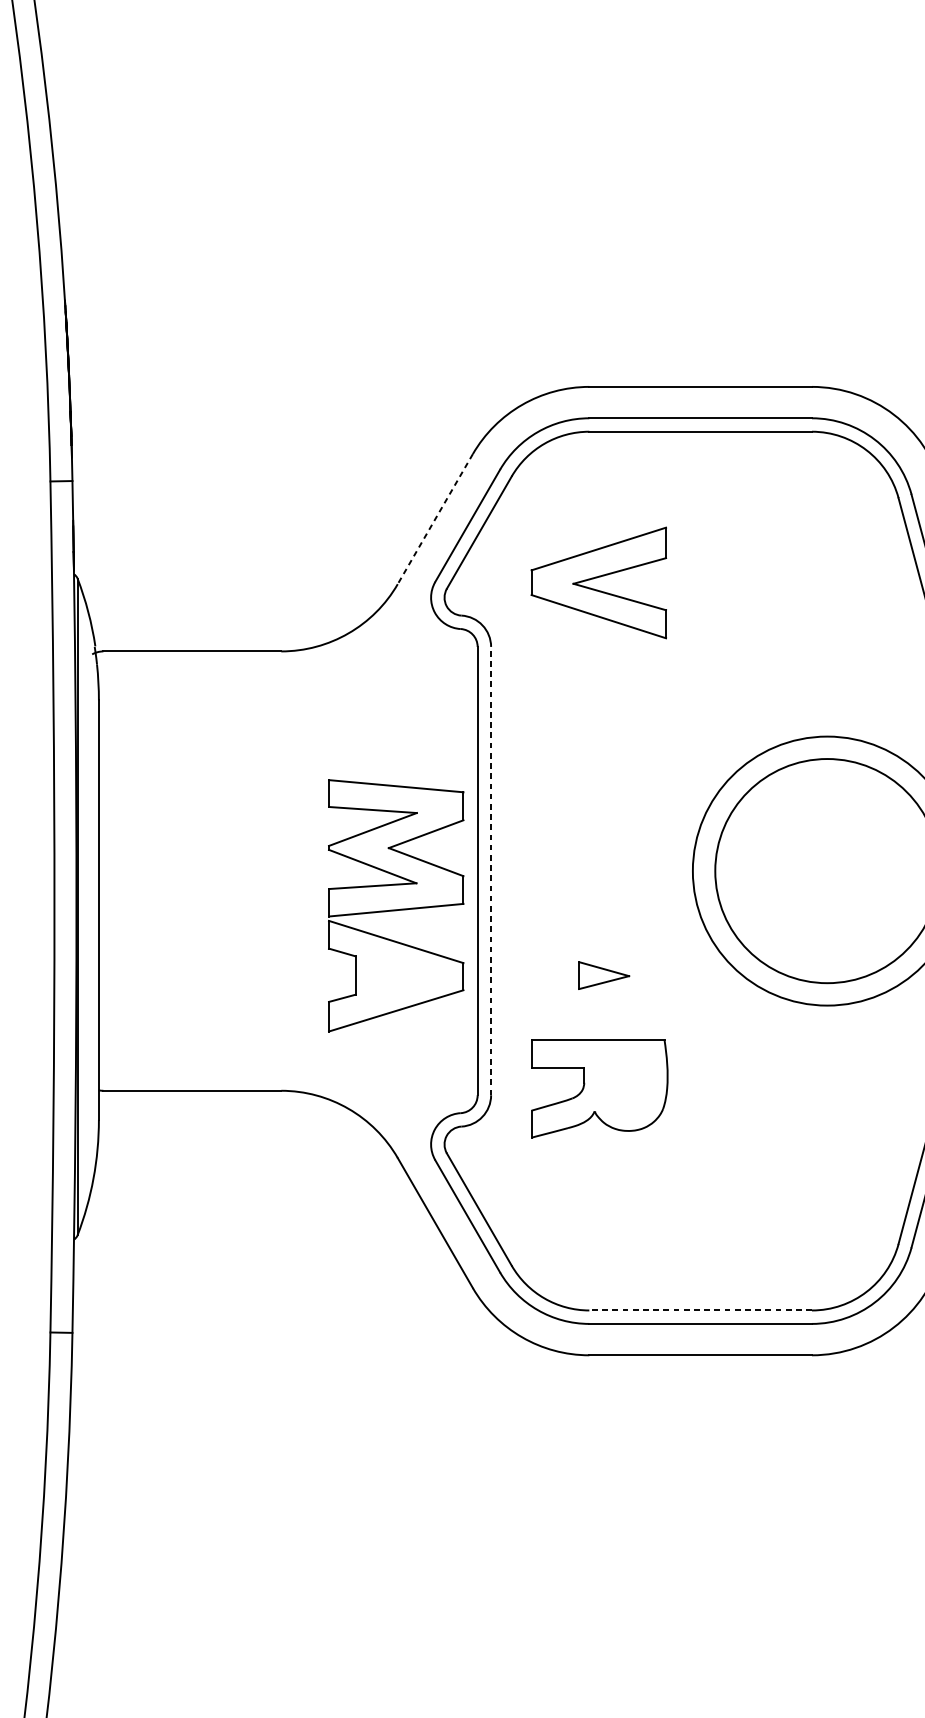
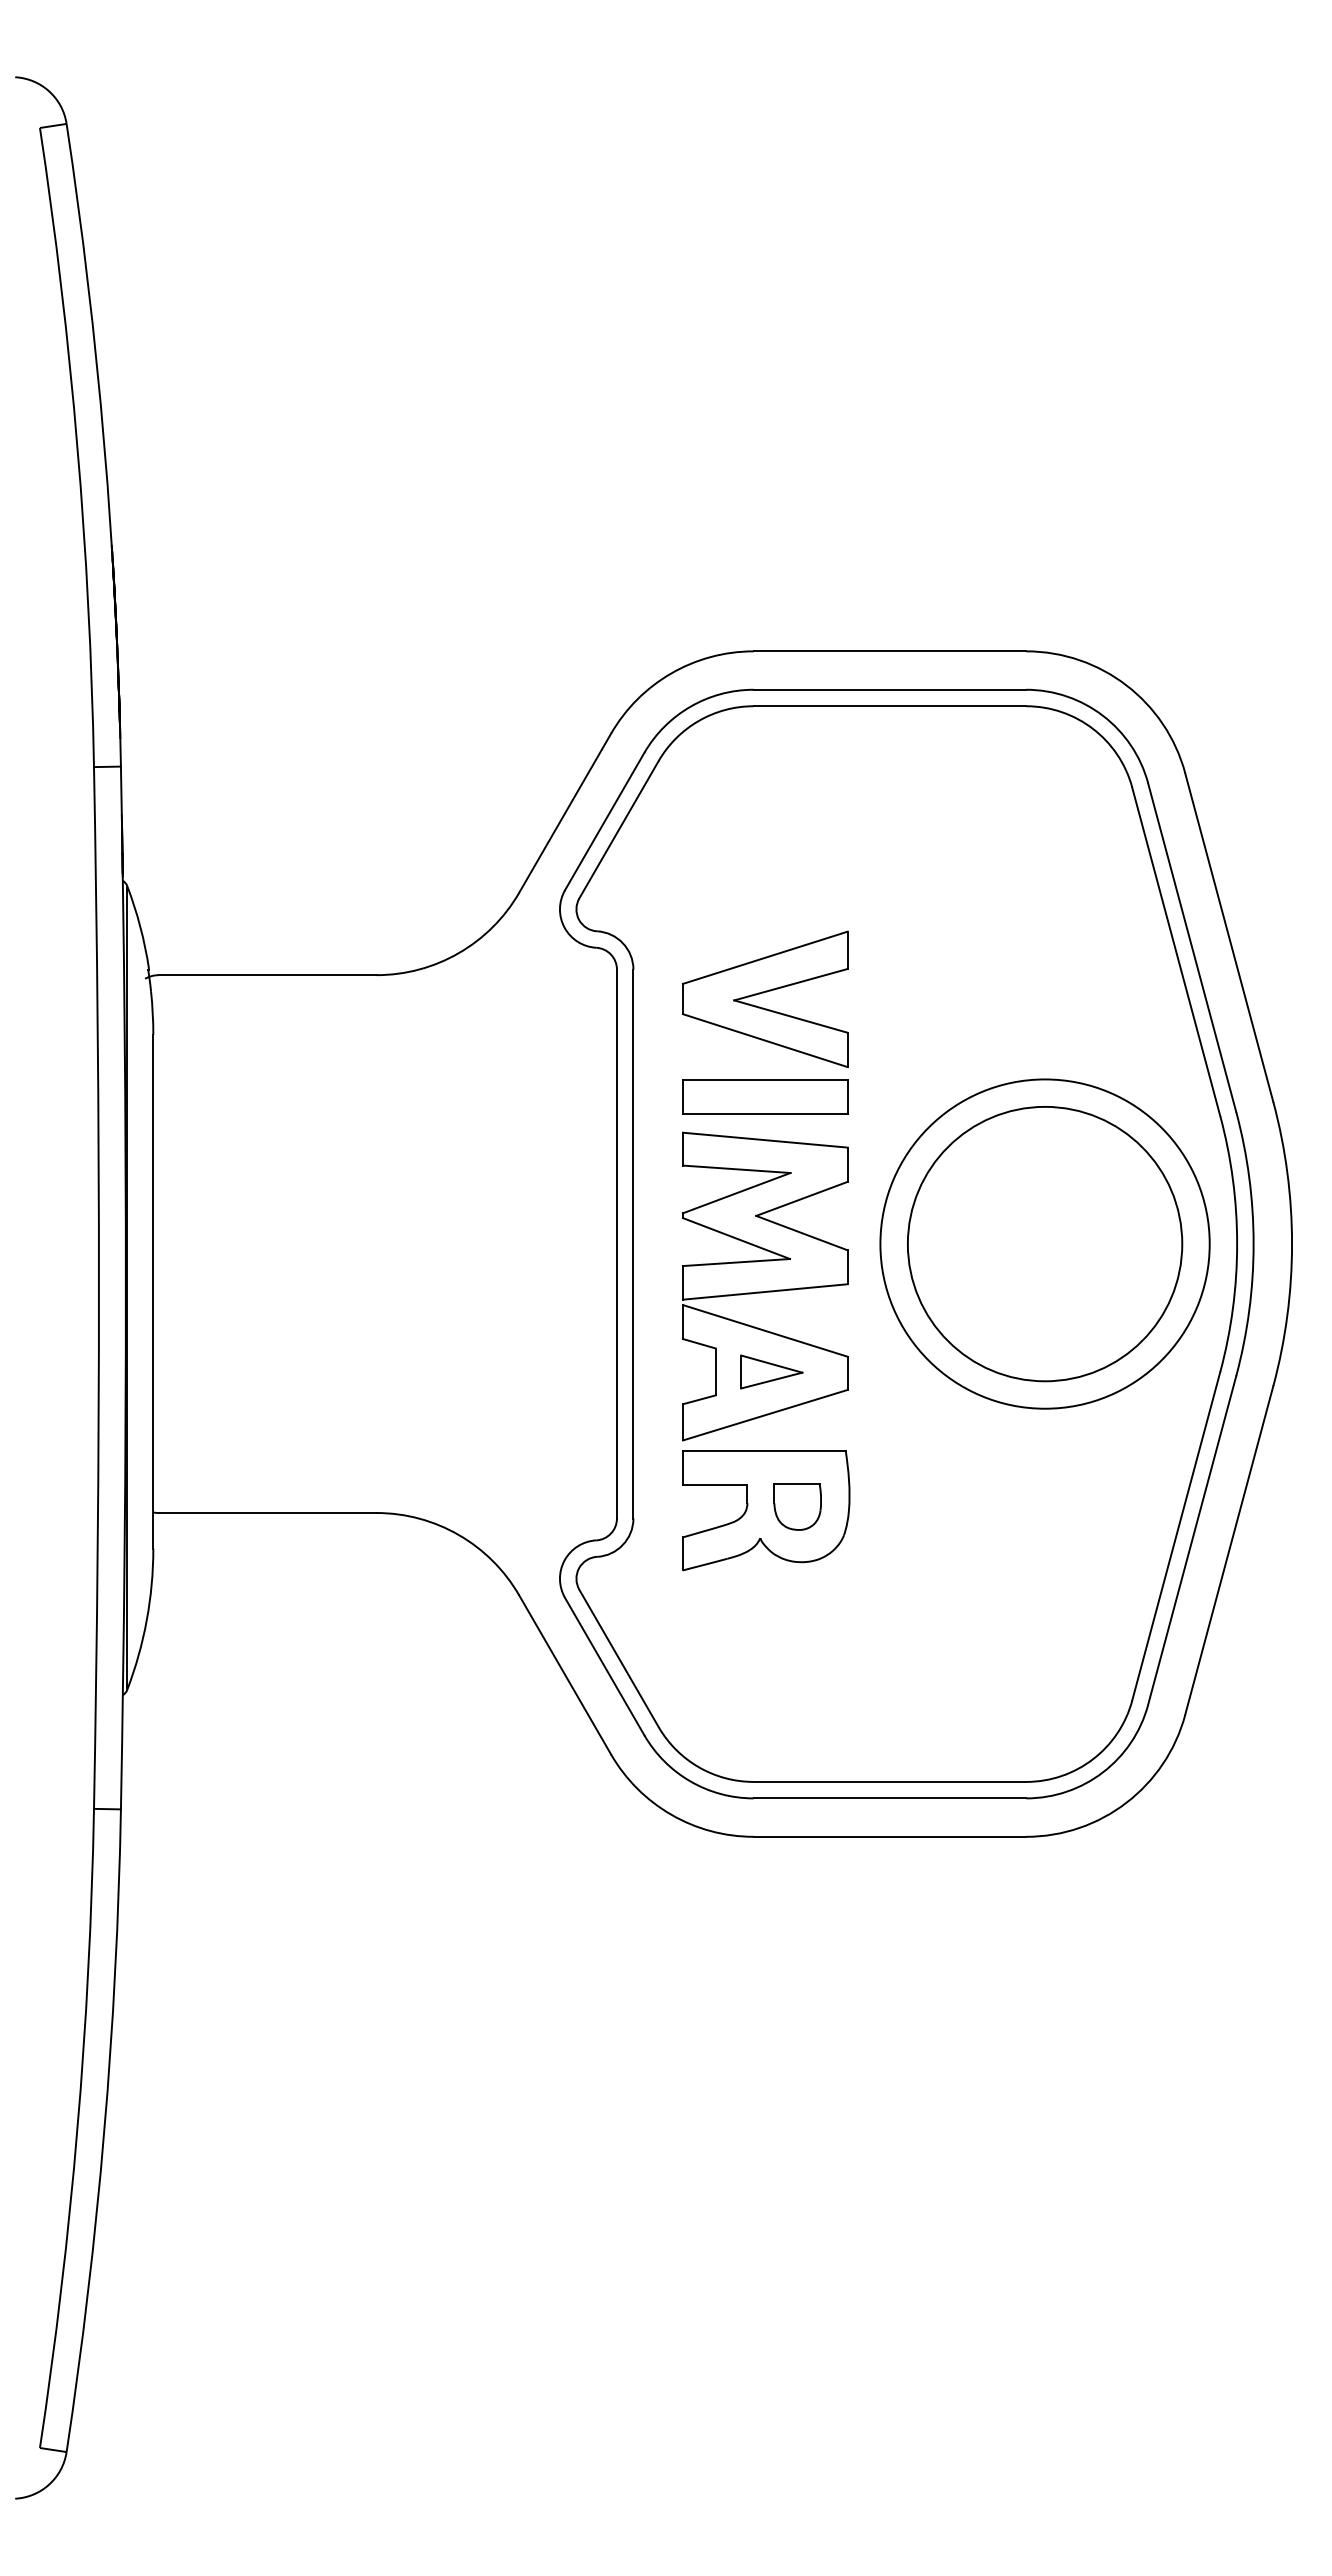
line: (435, 519) -> (565, 813), dashed -> solid
part: (598, 582) -> (765, 998), moved
part: (598, 750) -> (765, 1096), added
line: (491, 870) -> (633, 1243), dashed -> solid
part: (396, 905) -> (765, 1286), moved
part: (625, 1085) -> (797, 1506), added
line: (700, 1310) -> (889, 1781), dashed -> solid

